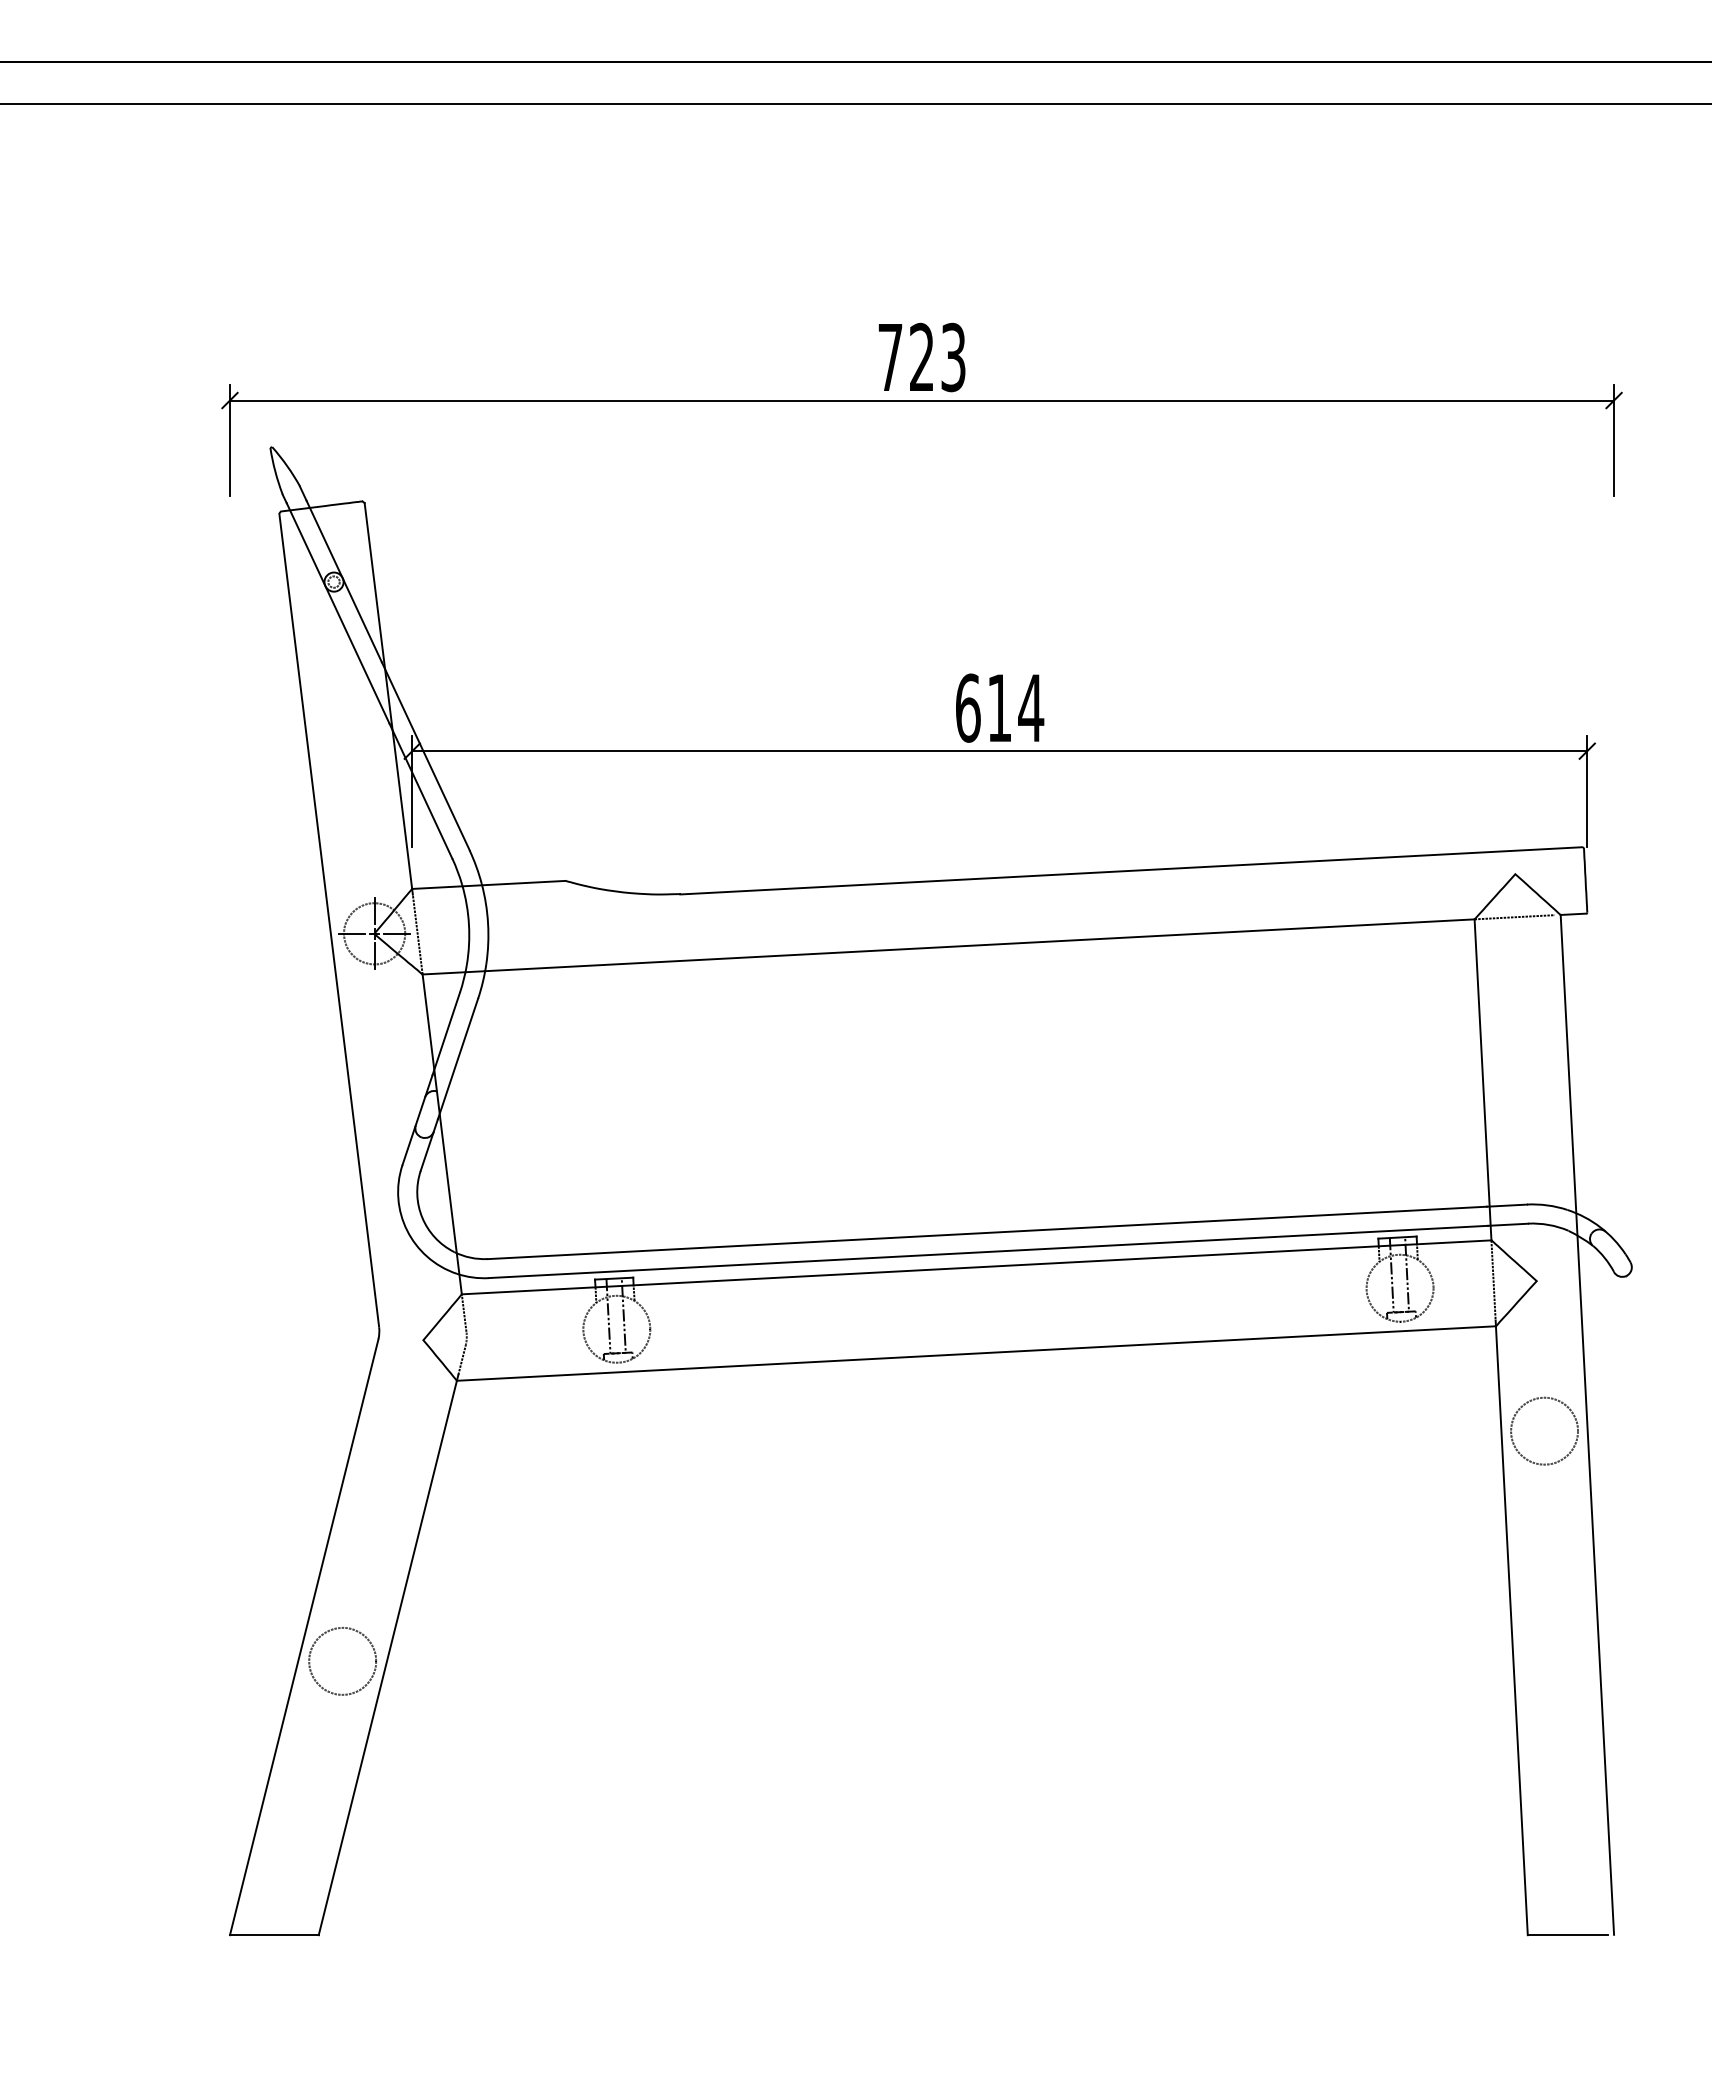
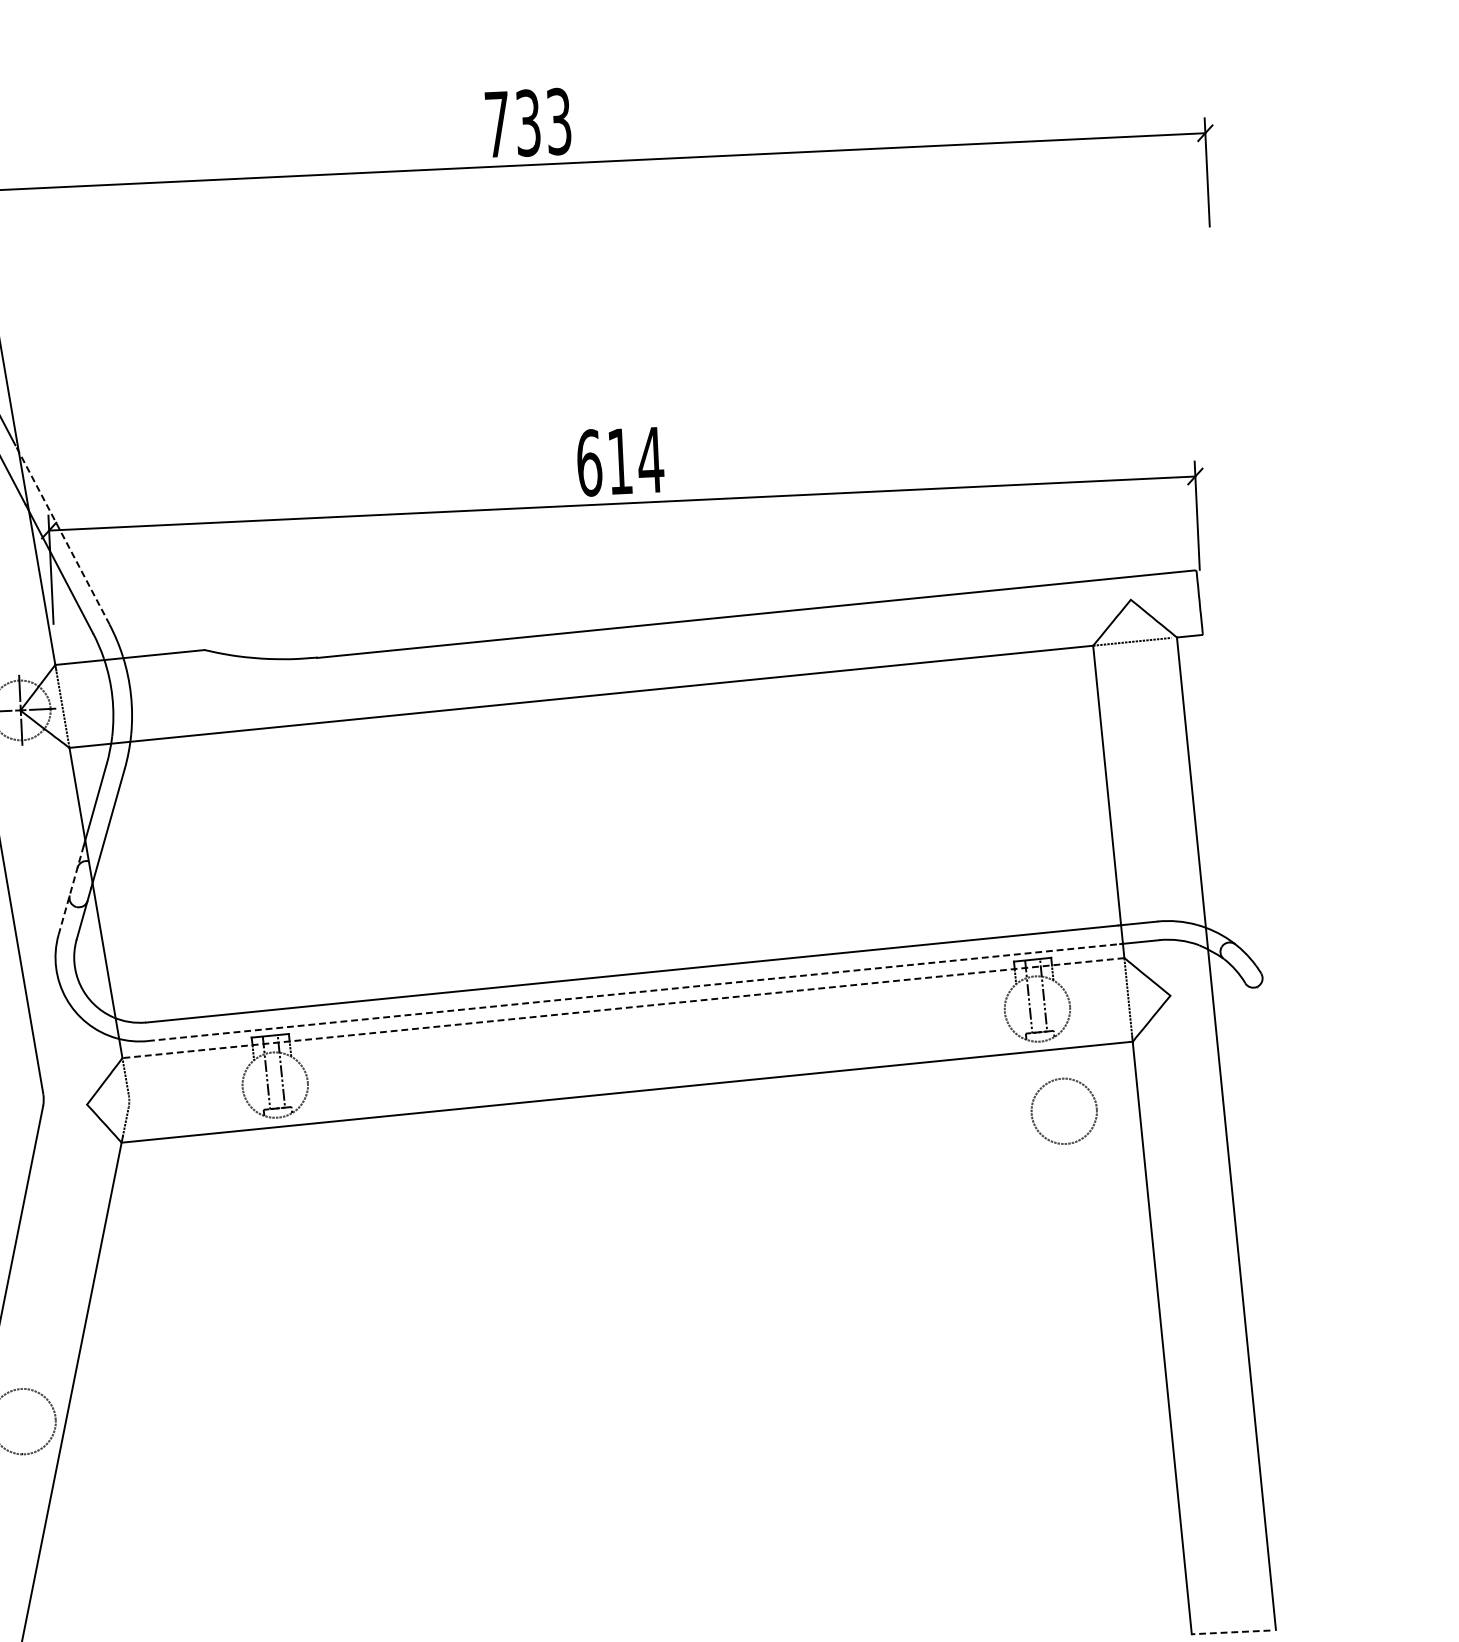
text: (921, 357) -> (527, 123), 723 -> 733
line: (425, 756) -> (62, 535), solid -> dashed
line: (417, 1120) -> (71, 890), solid -> dashed
line: (988, 1251) -> (634, 992), solid -> dashed
line: (976, 1267) -> (623, 1008), solid -> dashed
part: (1538, 1399) -> (1056, 1080), moved
line: (1567, 1935) -> (1230, 1632), solid -> dashed

